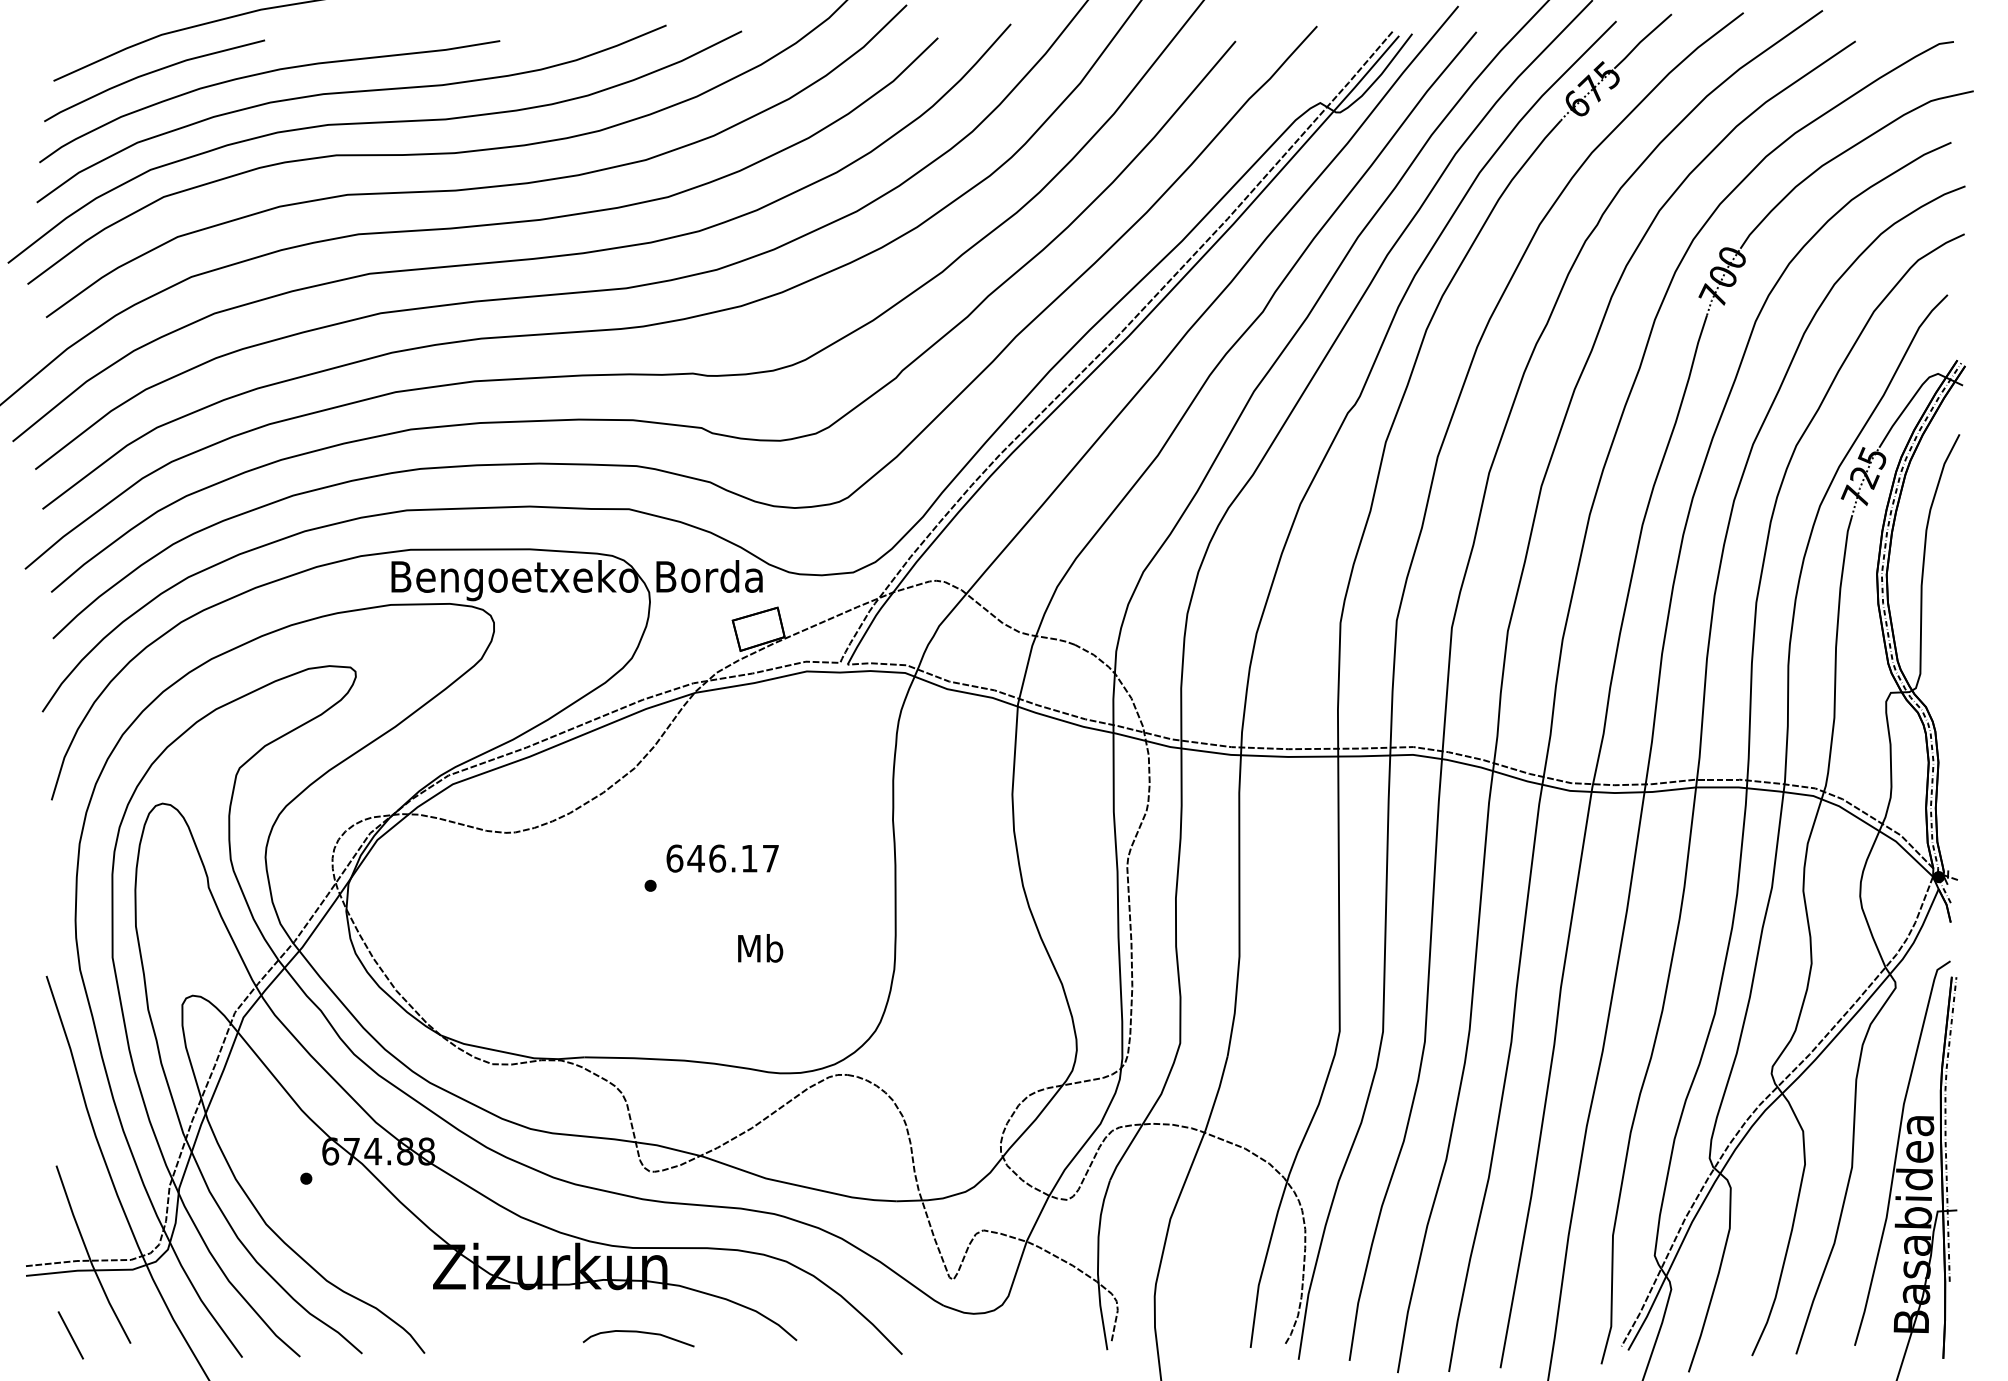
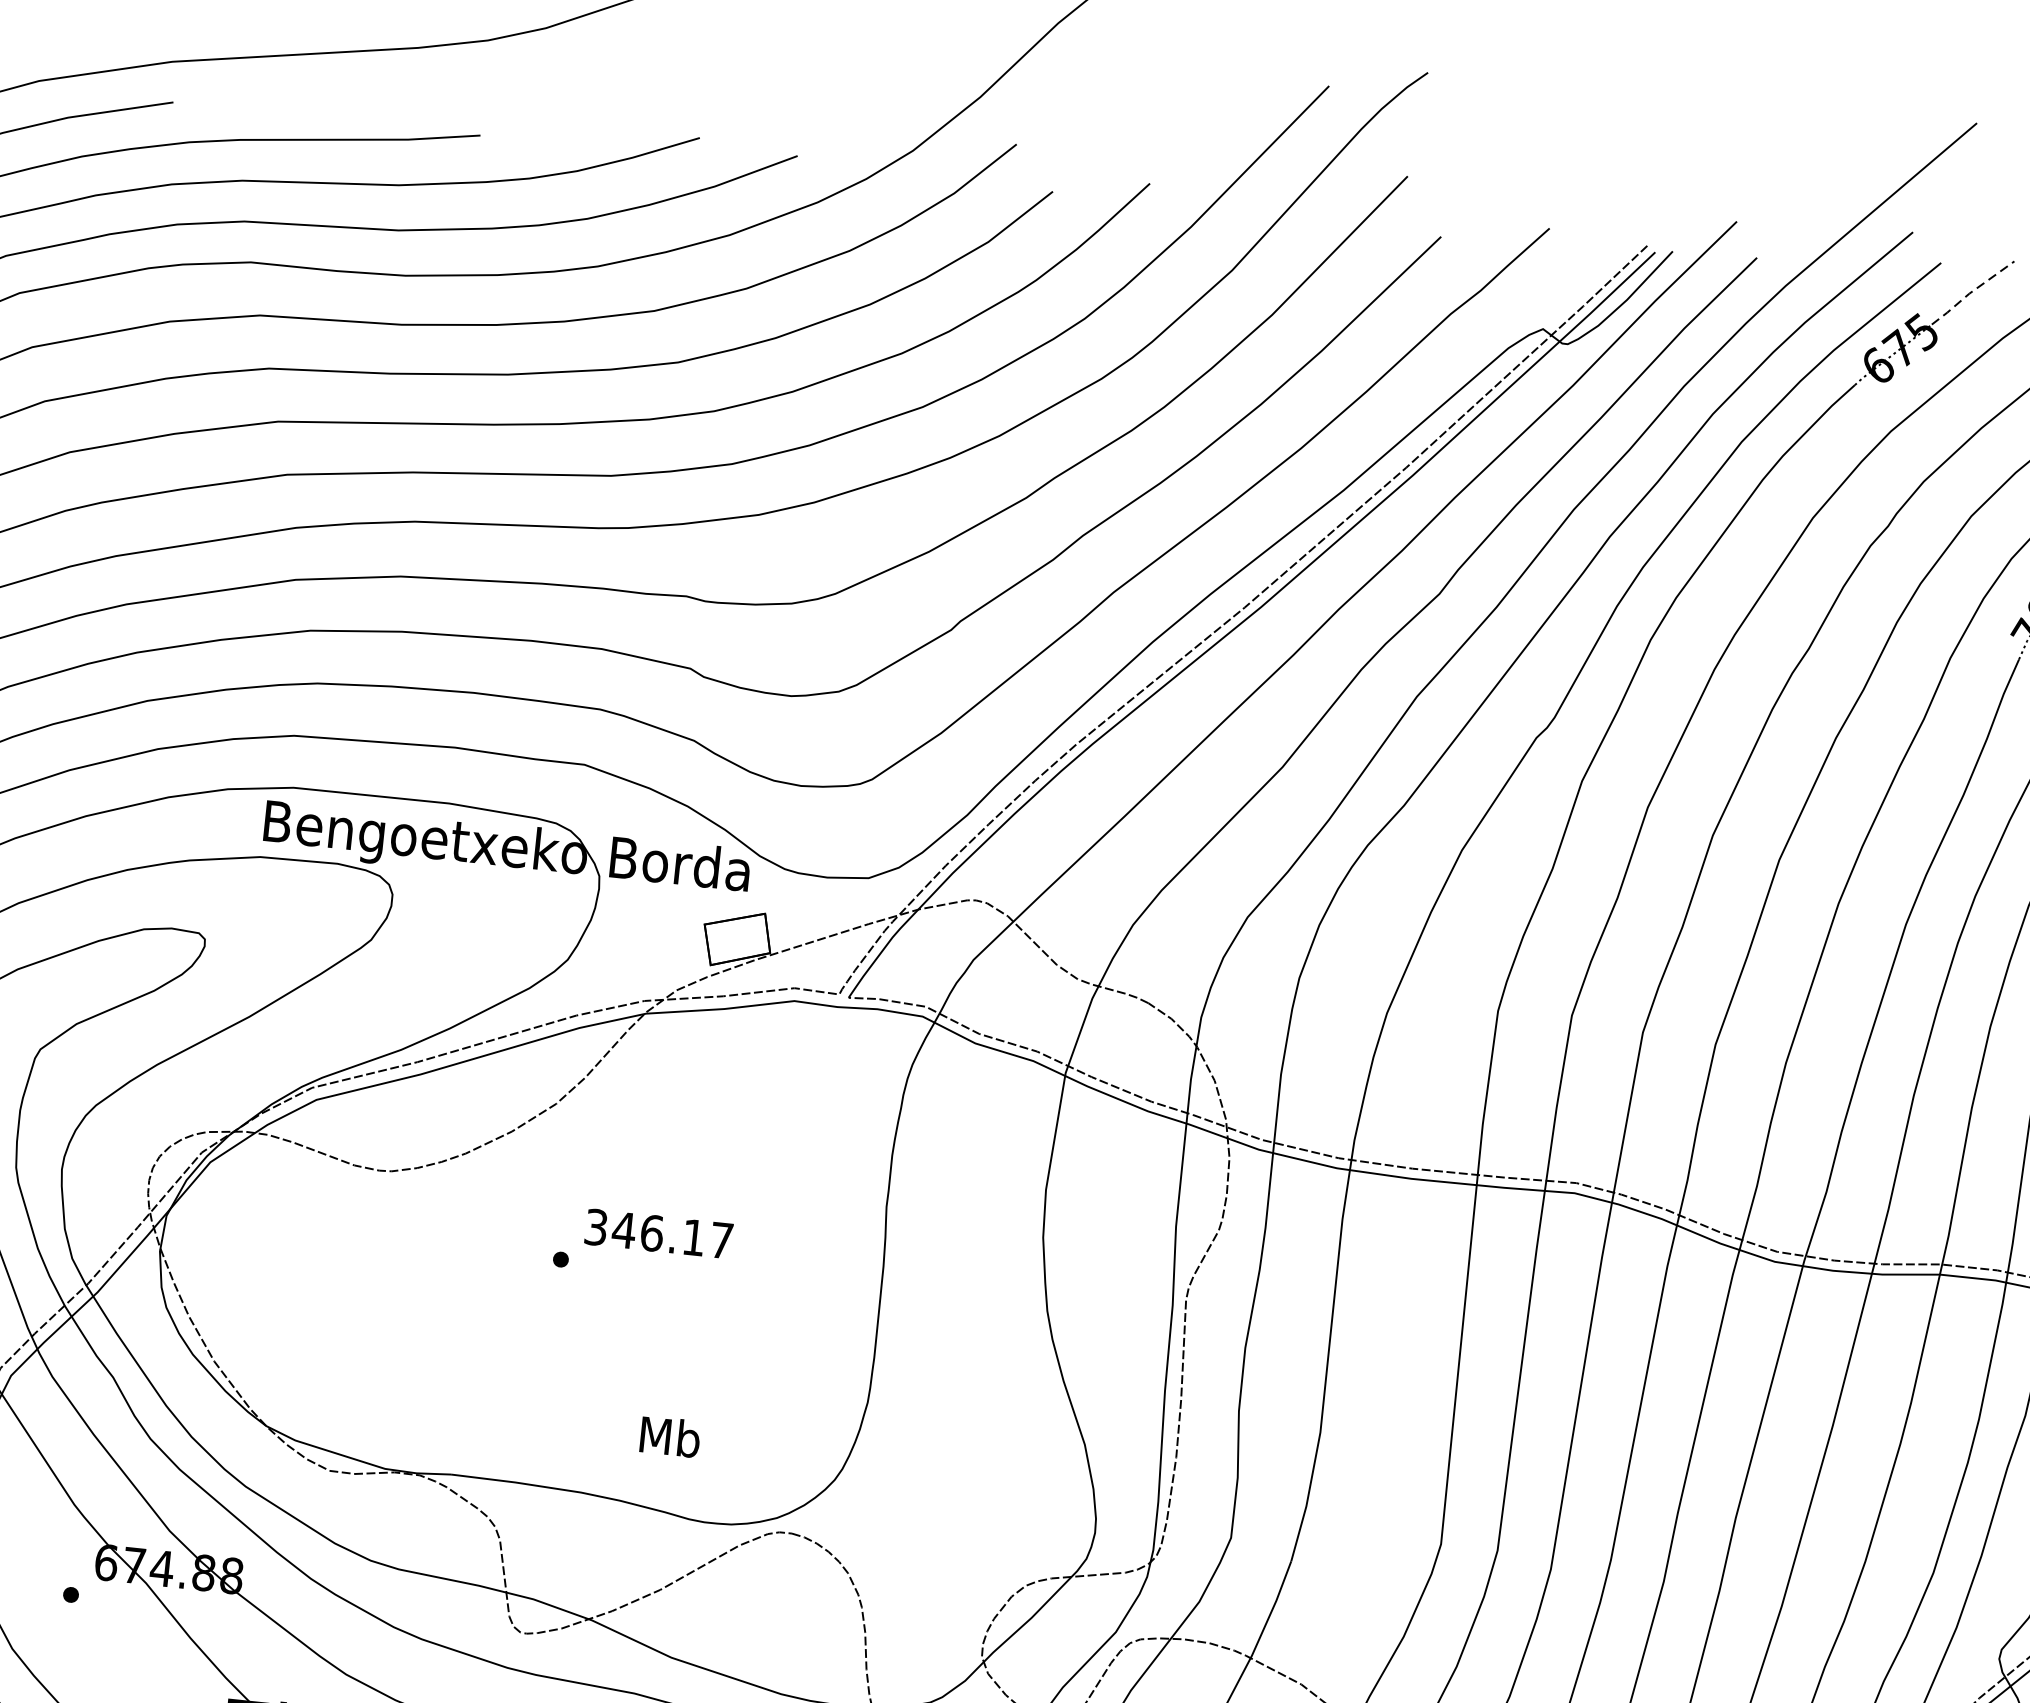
line: (1641, 40) -> (1971, 291), solid -> dashed
text: (674, 858) -> (595, 1227), 646.17 -> 346.17
text: (760, 948) -> (670, 1437), moved

